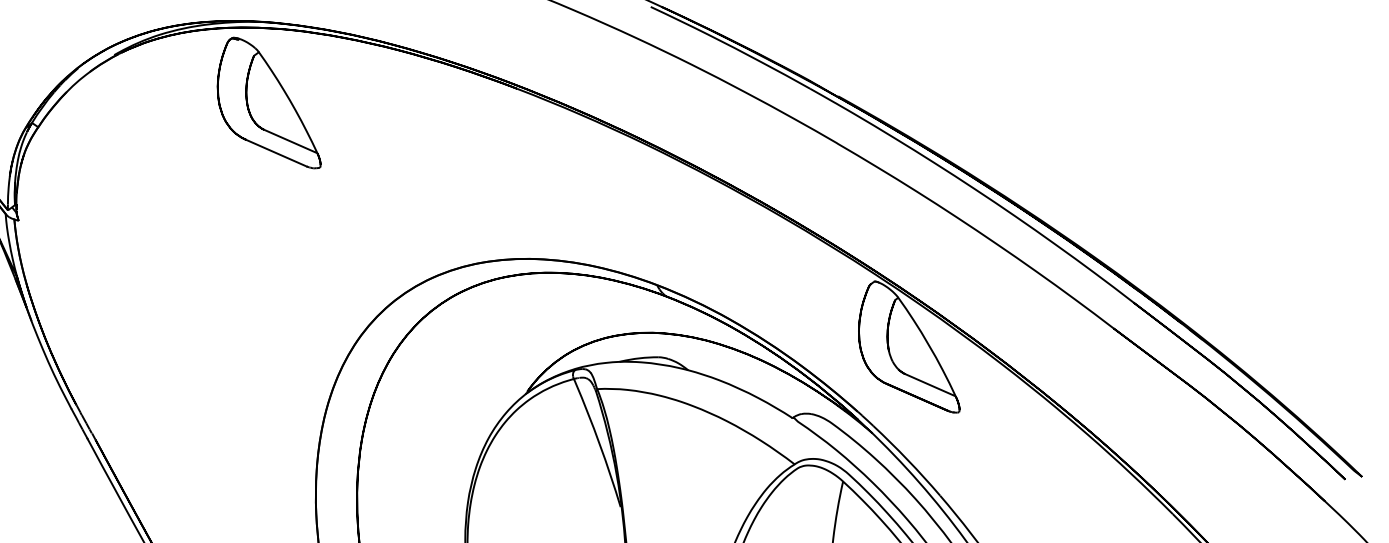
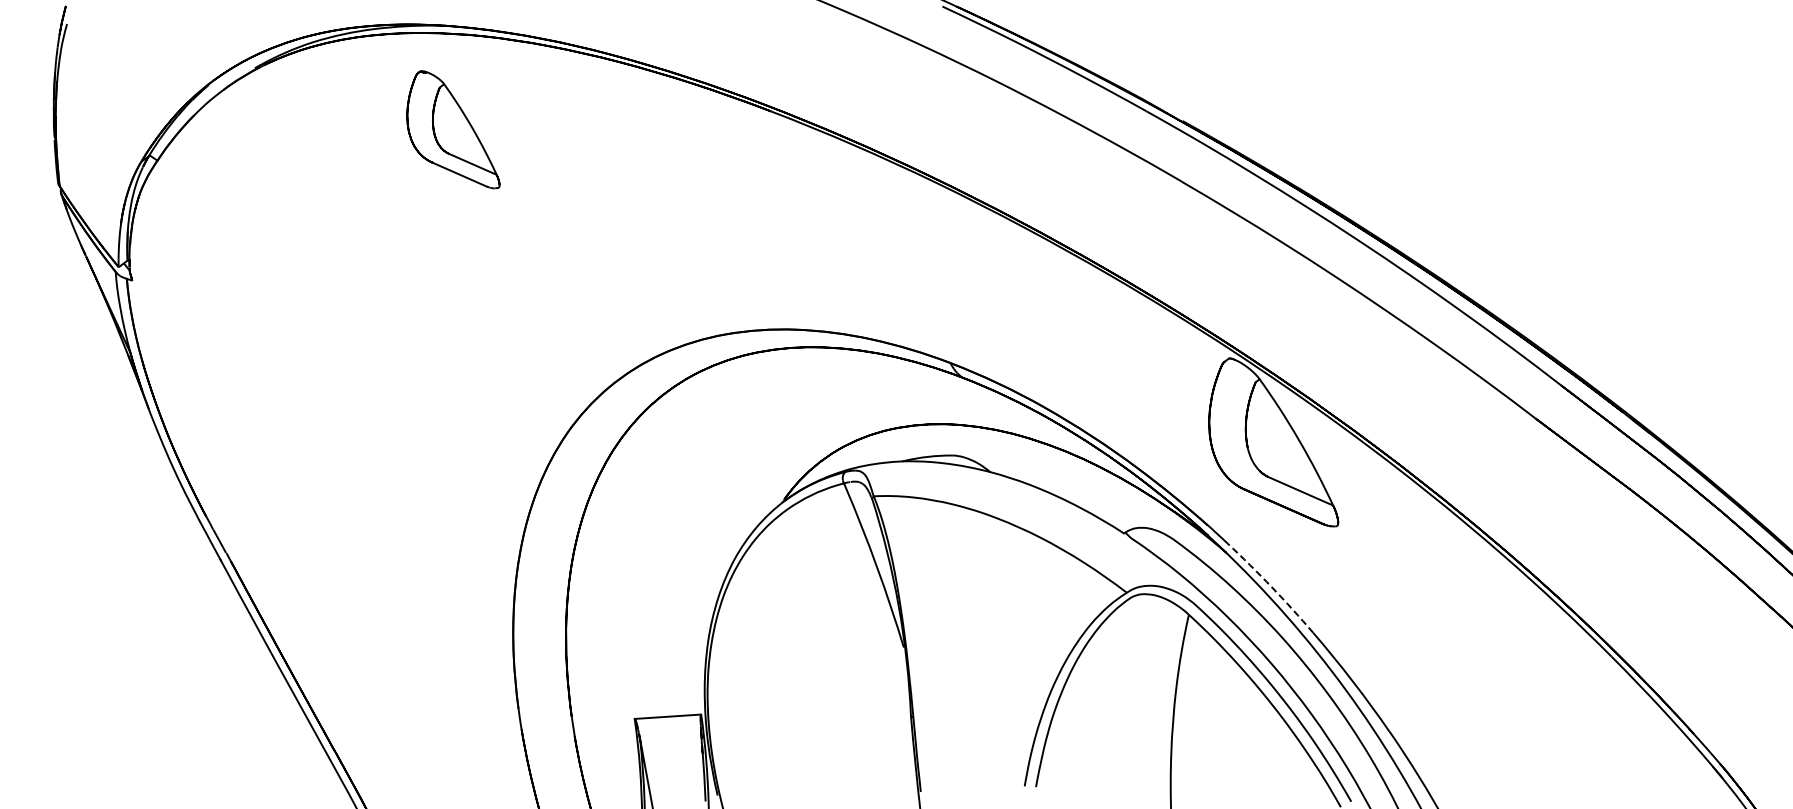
part: (269, 102) -> (453, 129), size x0.7
arc: (907, 460) -> (1271, 587), solid -> dashed

